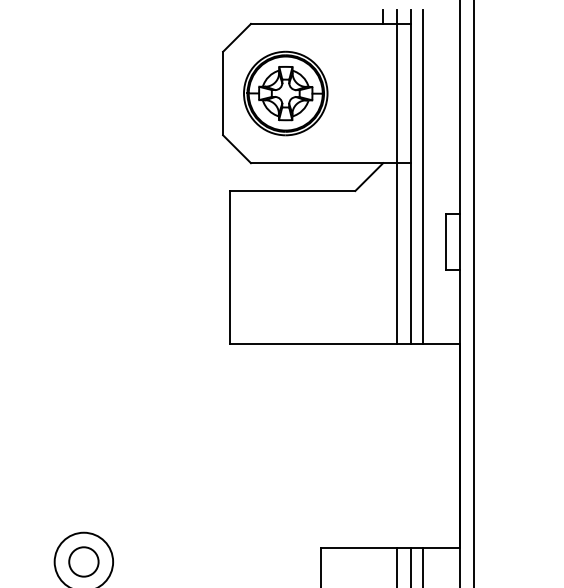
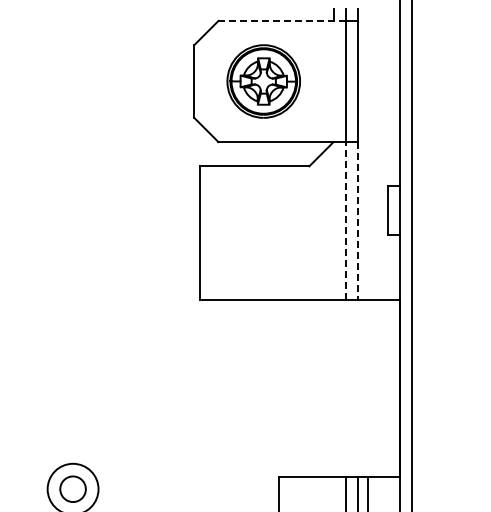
line: (324, 23) -> (282, 20), solid -> dashed
part: (285, 93) -> (263, 81), moved
line: (423, 176) -> (368, 153), removed
line: (396, 253) -> (345, 220), solid -> dashed
line: (410, 253) -> (357, 220), solid -> dashed

